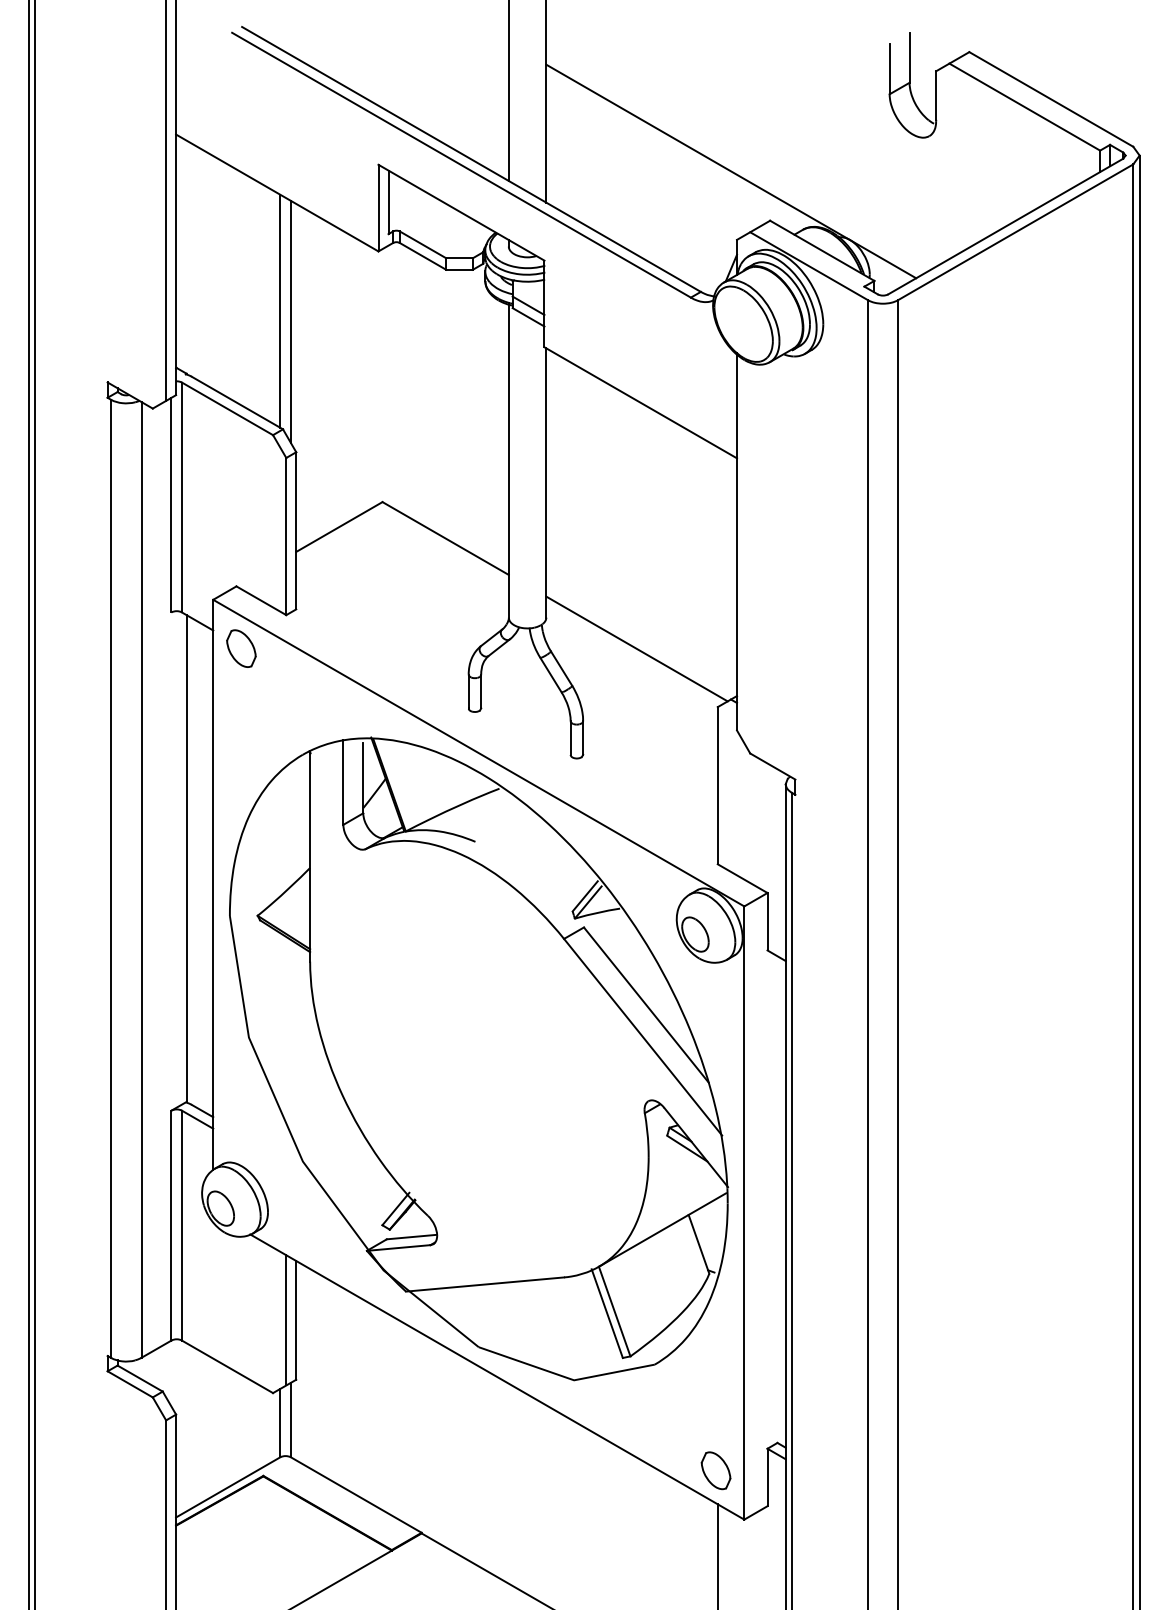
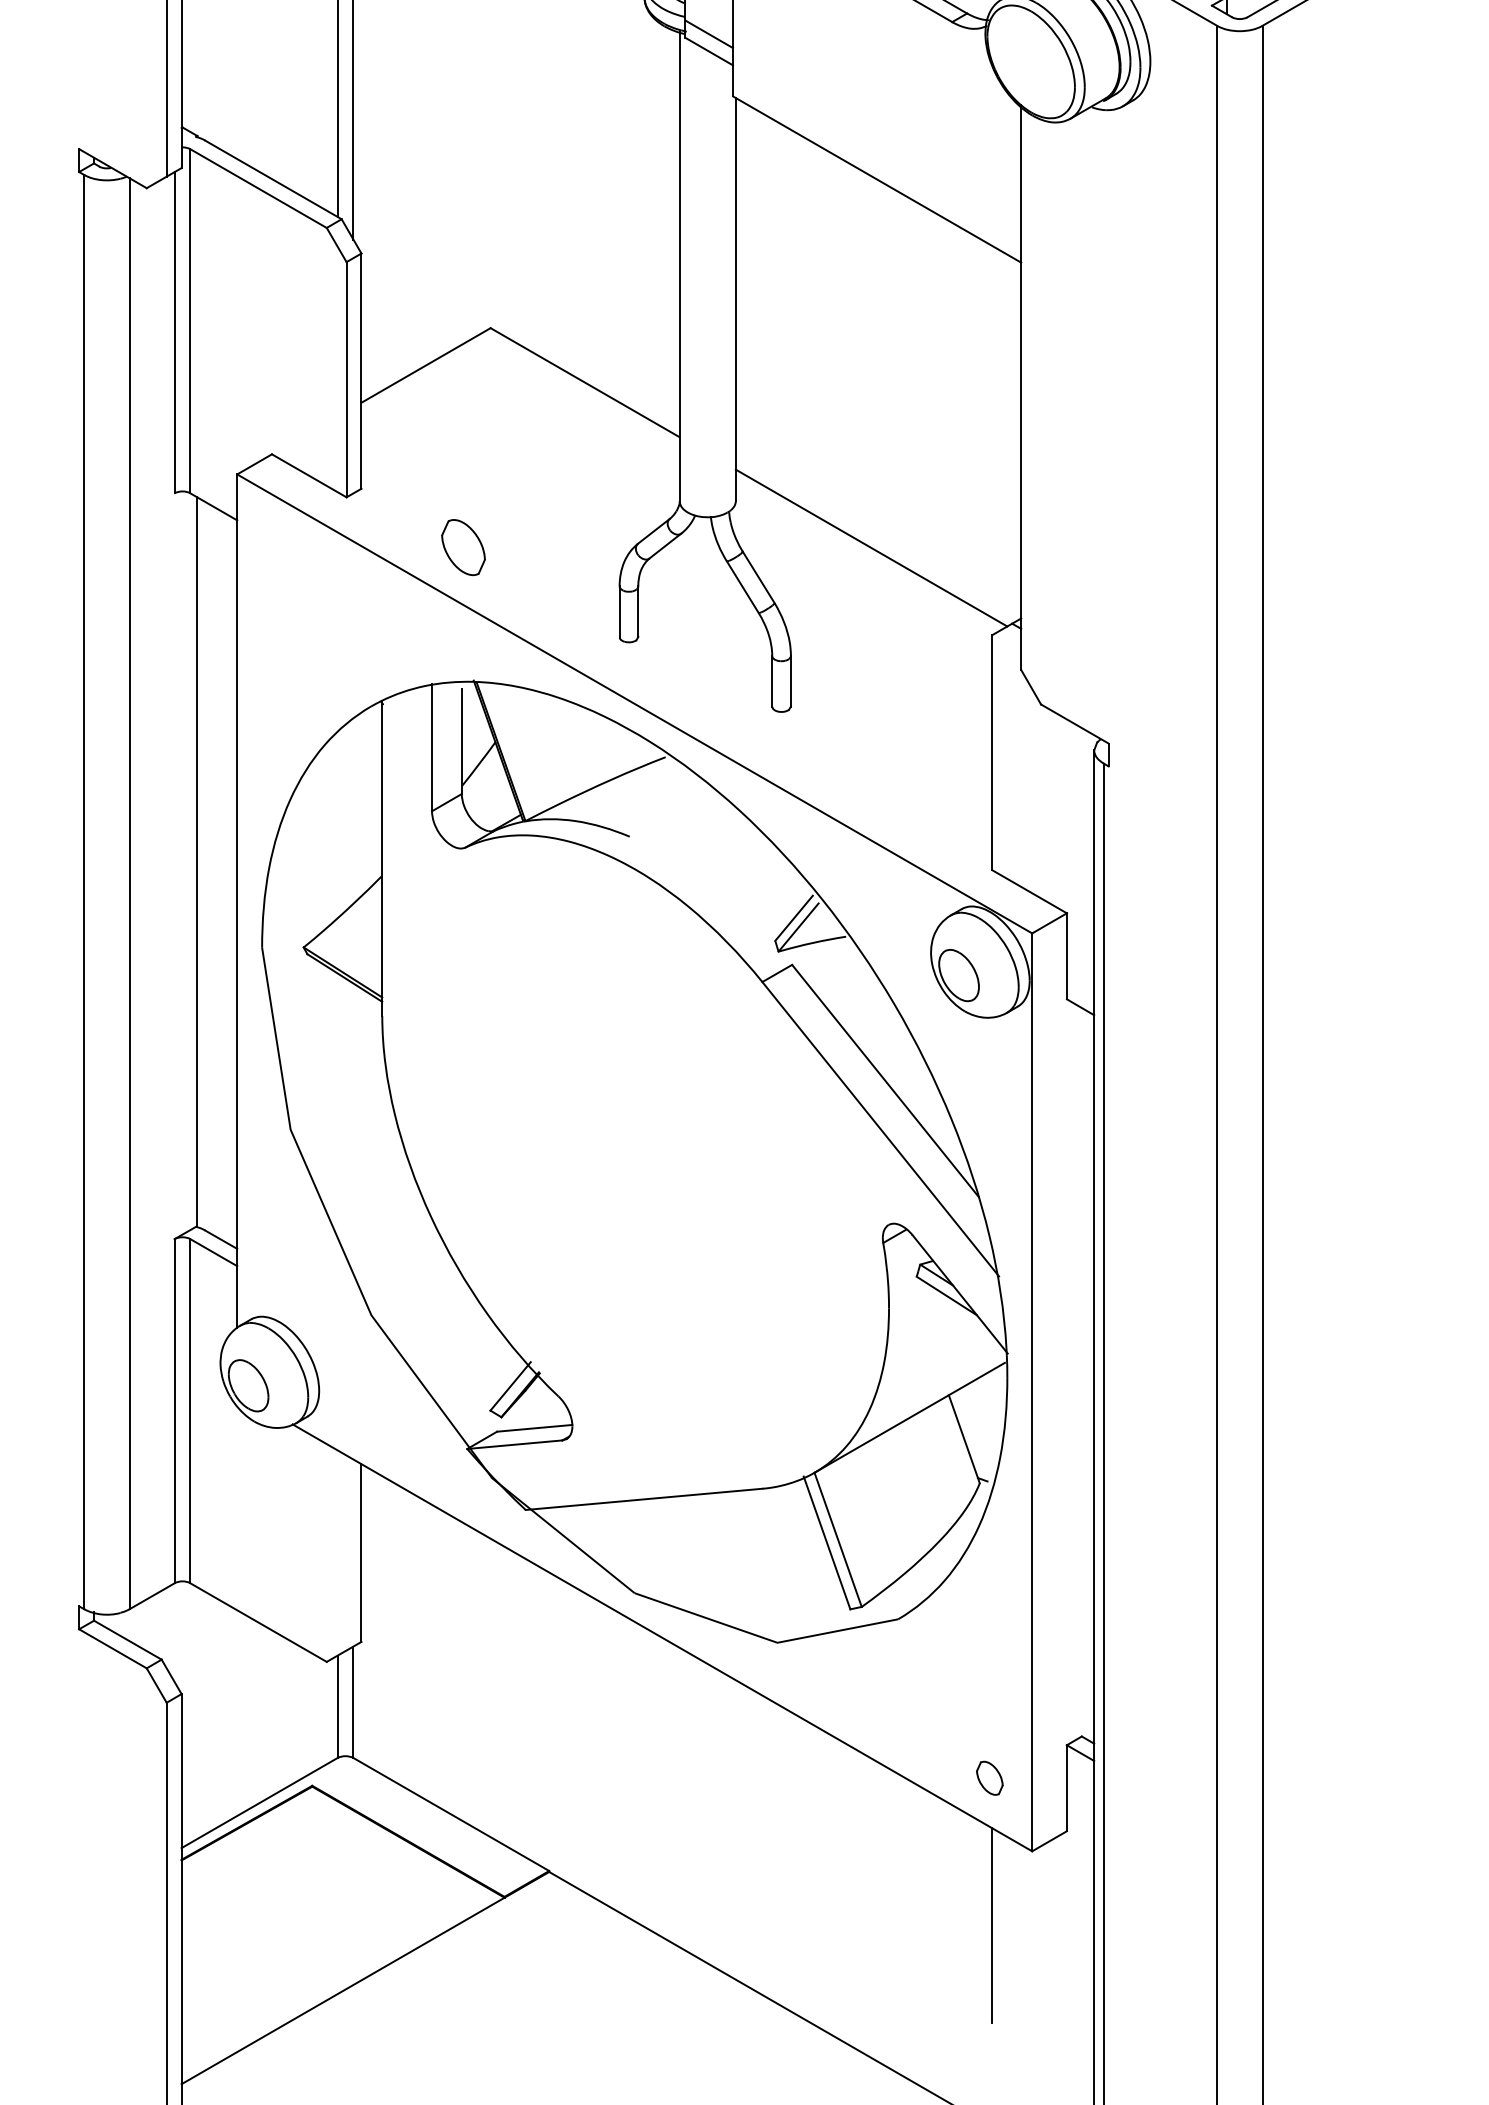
part: (241, 648) -> (463, 547), moved
line: (286, 1320) -> (346, 1553), removed
part: (715, 1470) -> (989, 1777), size x0.6

